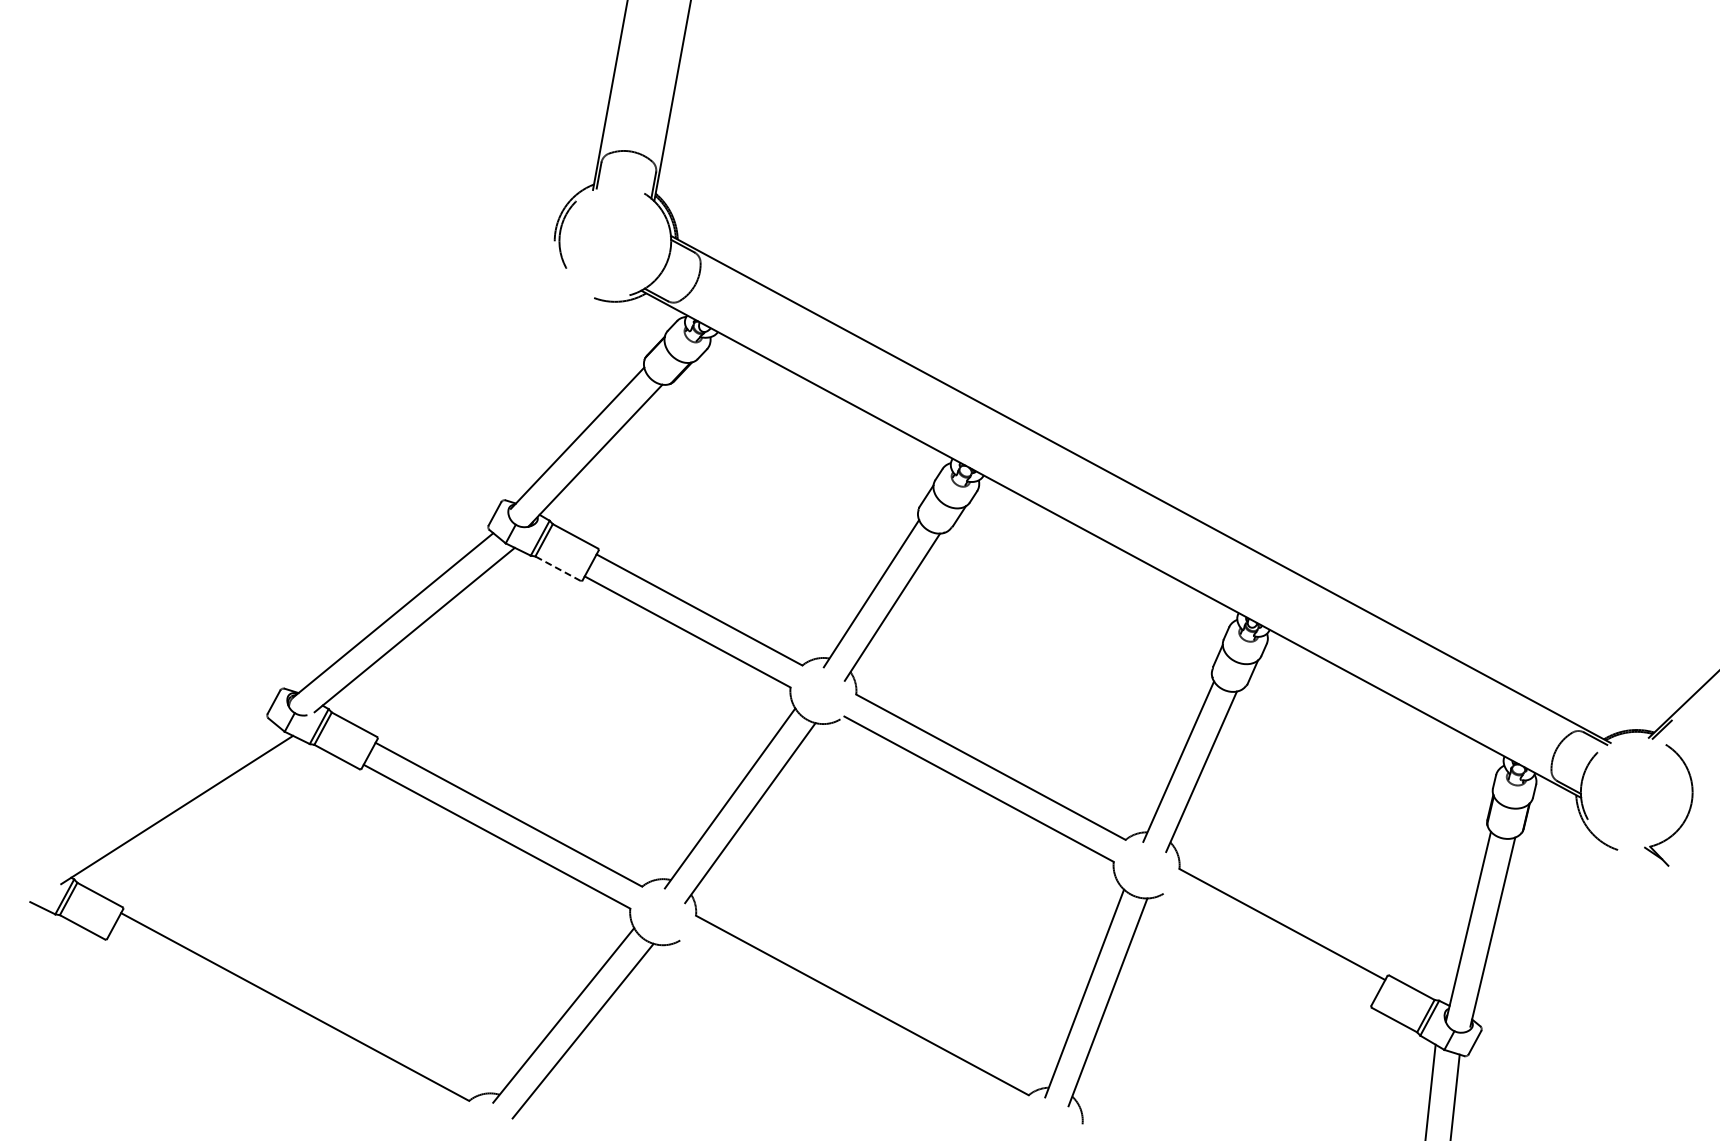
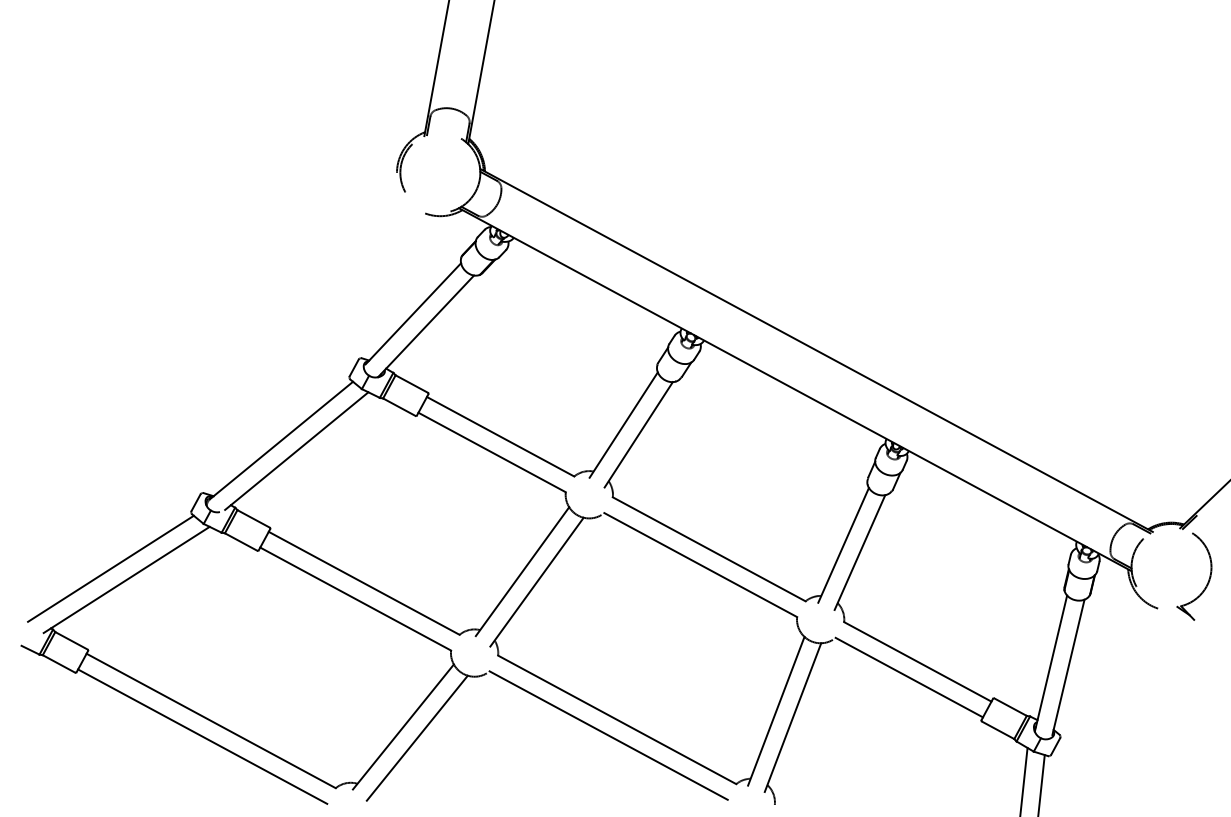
line: (558, 568) -> (399, 407), dashed -> solid
line: (154, 794) -> (110, 568), added
line: (1270, 946) -> (909, 677), added
line: (850, 1027) -> (608, 735), added
line: (283, 1028) -> (202, 736), added

